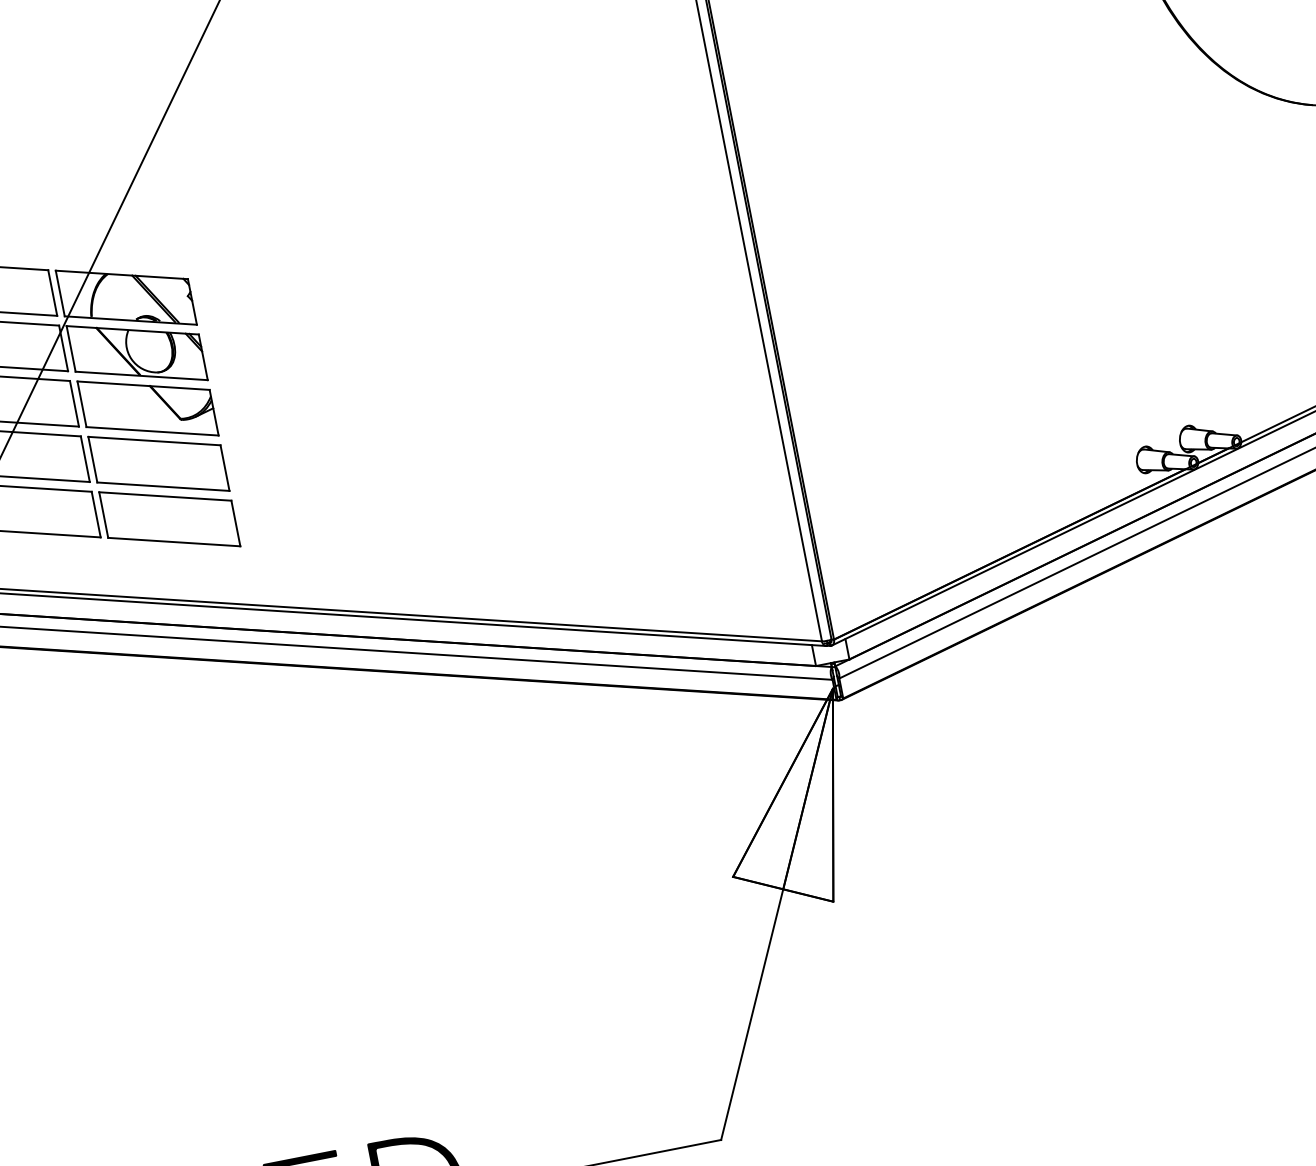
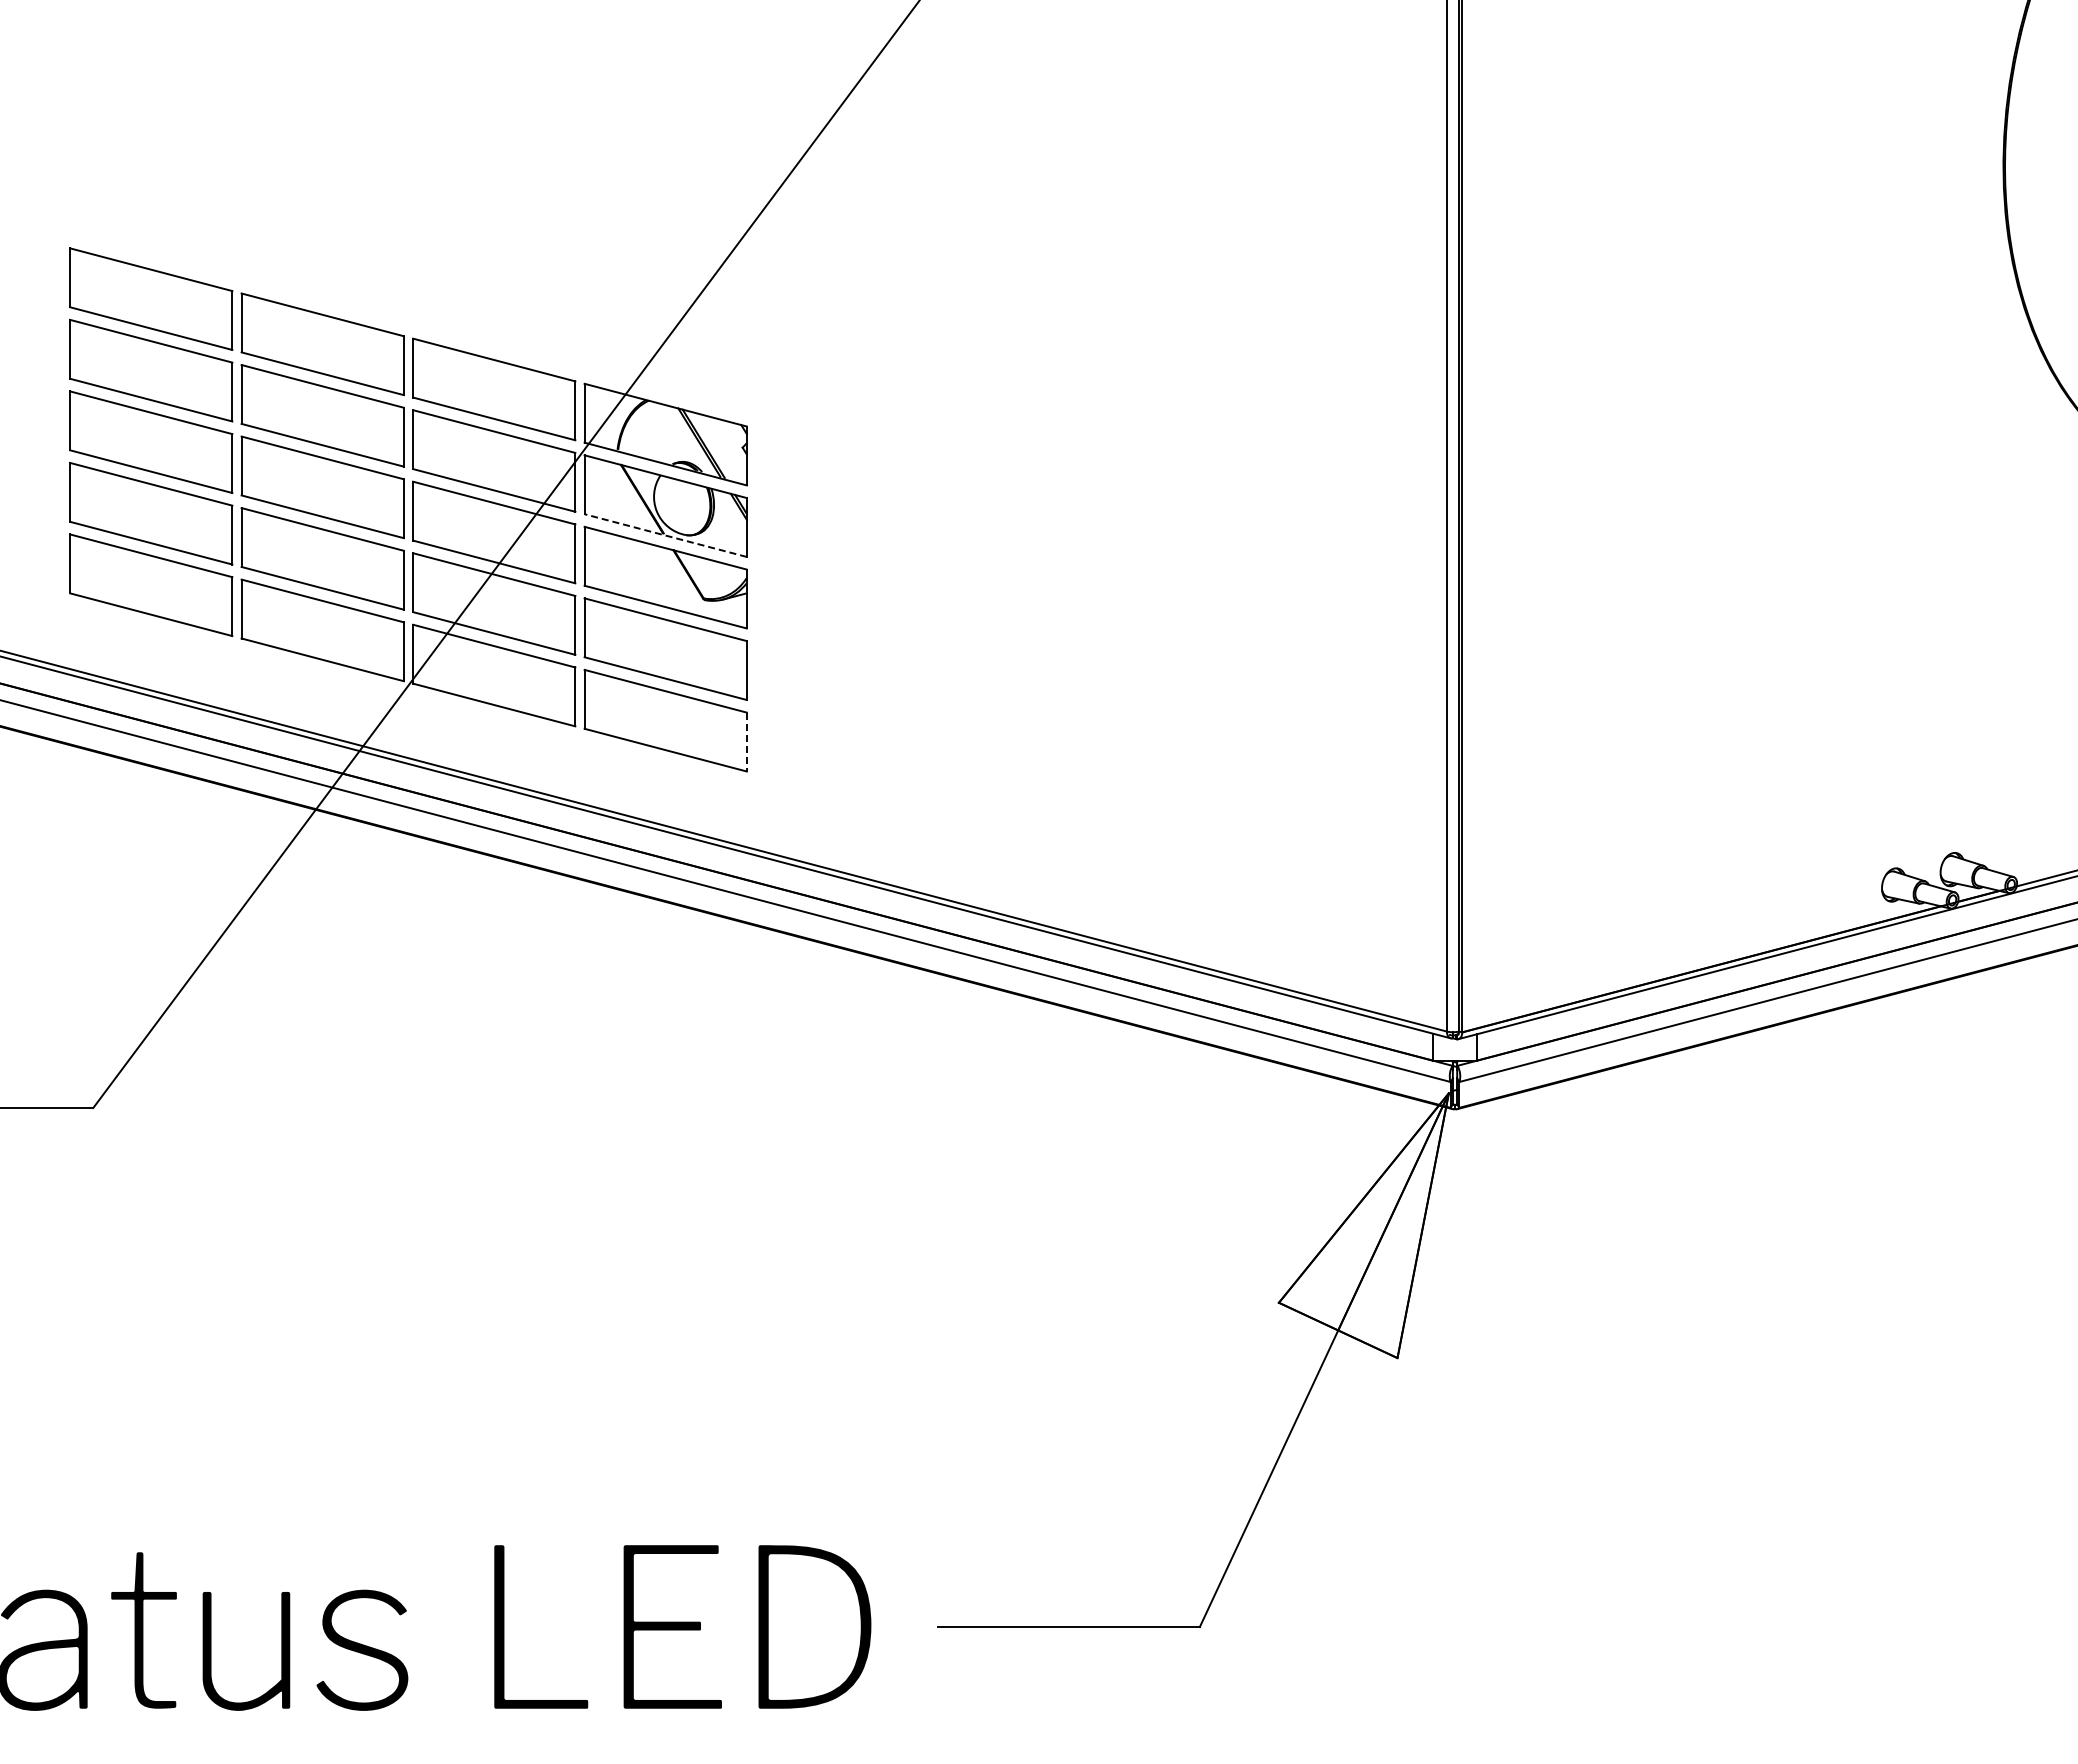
line: (141, 375) -> (665, 535), solid -> dashed
line: (235, 523) -> (746, 742), solid -> dashed

